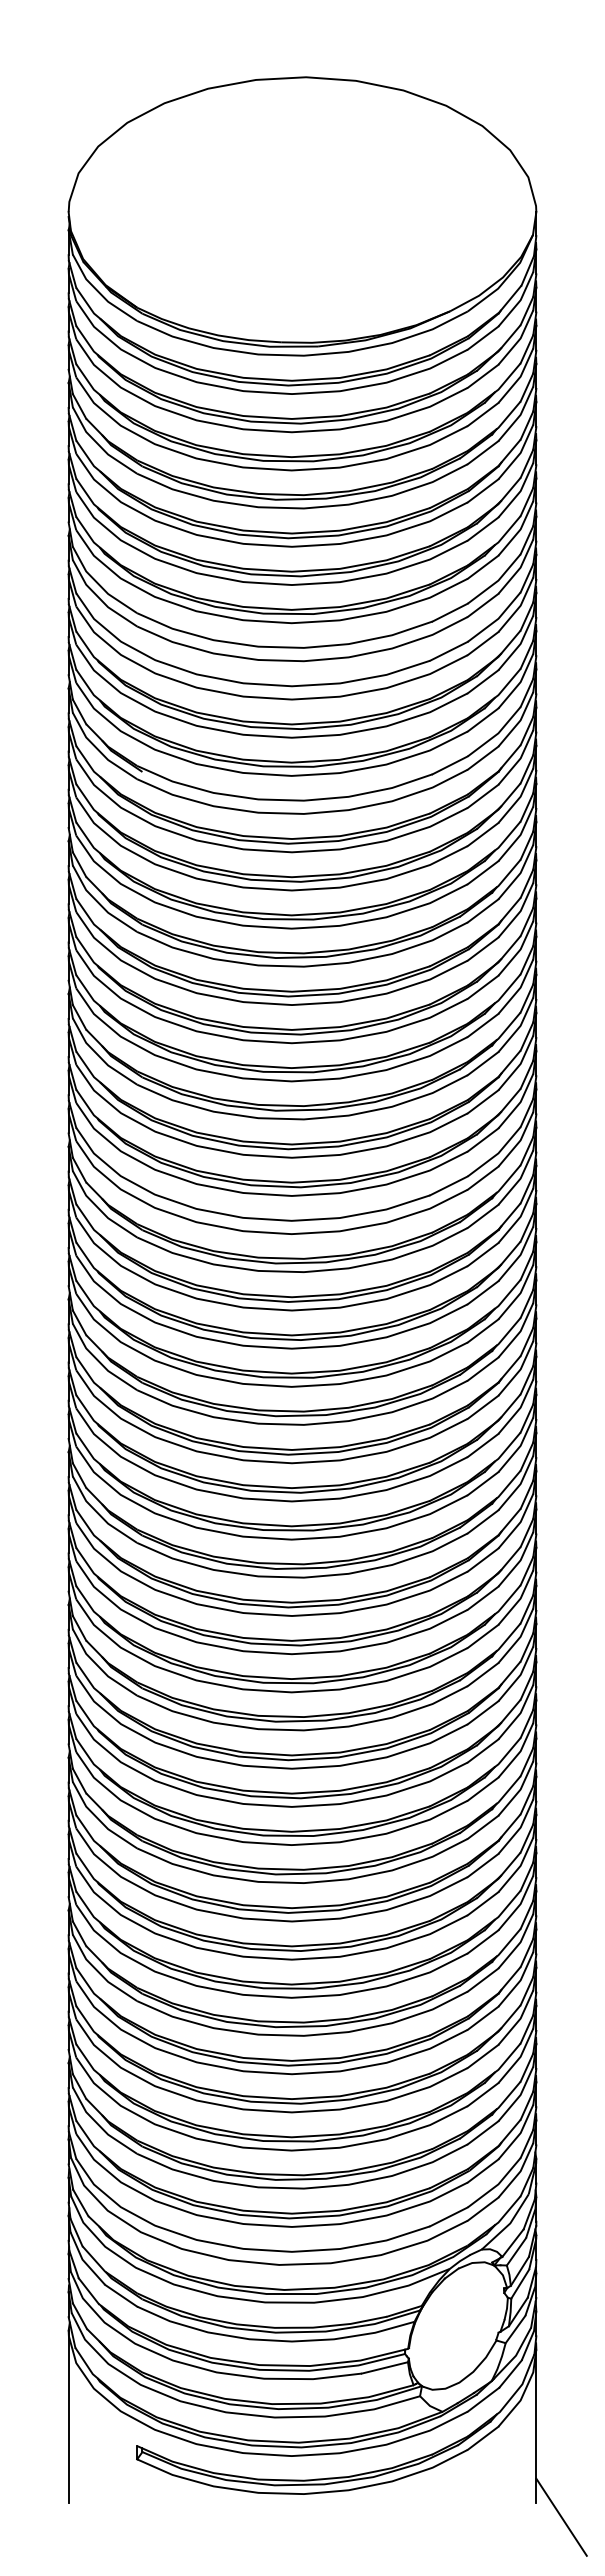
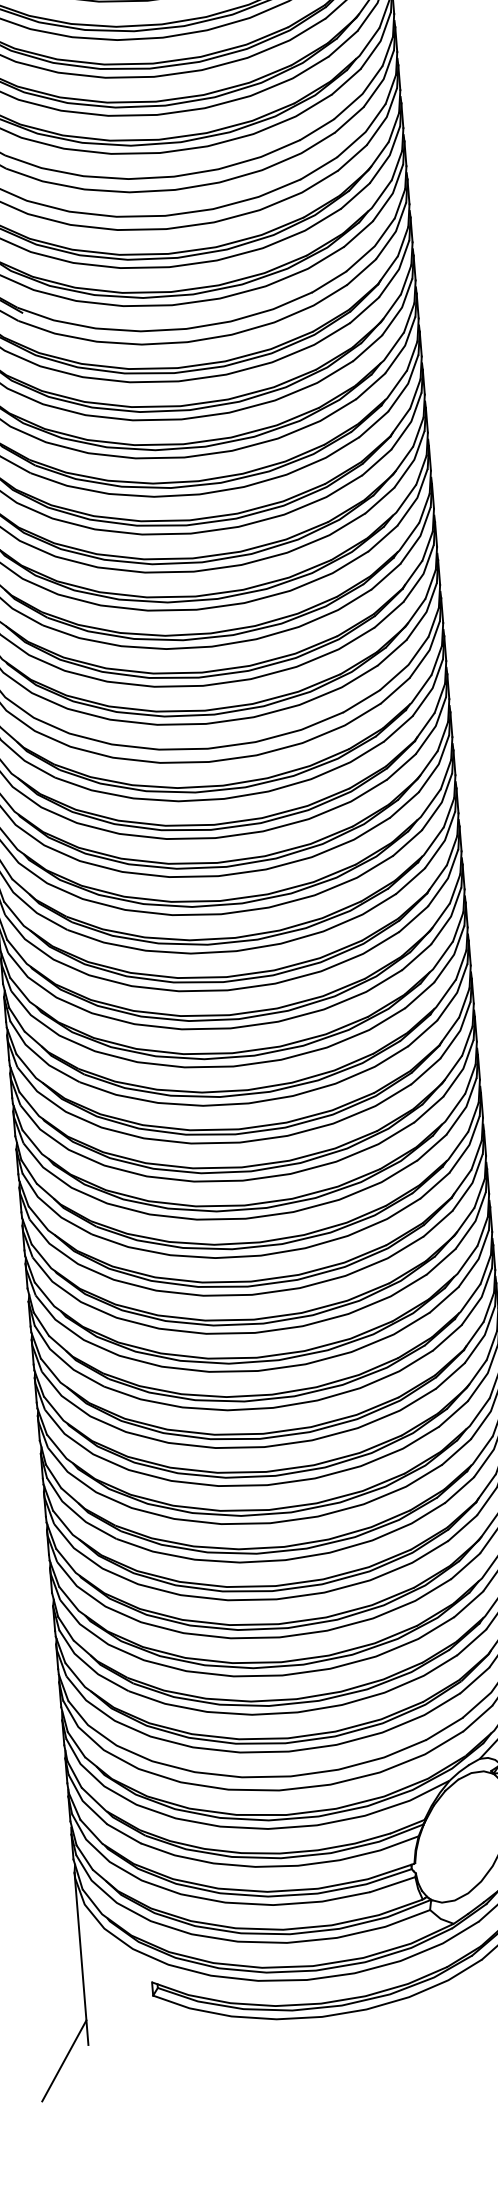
line: (43, 2516) -> (64, 2060), added

